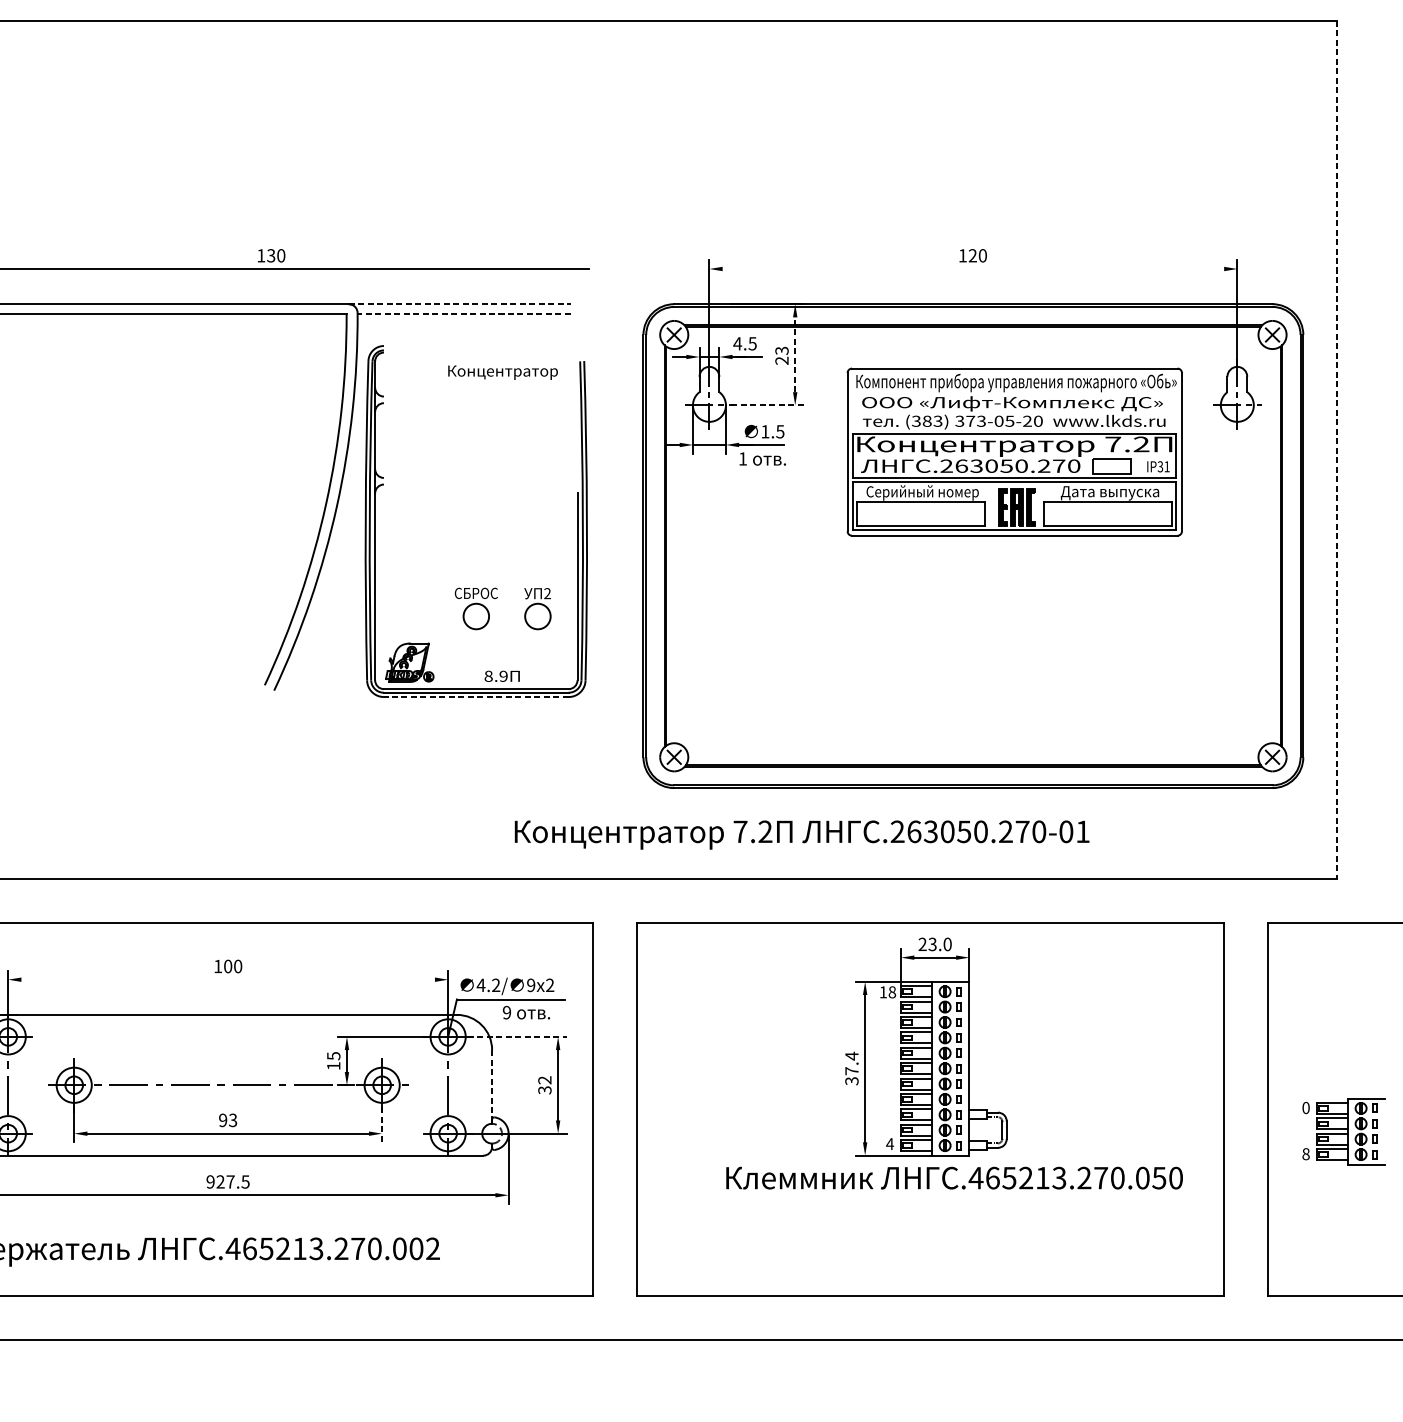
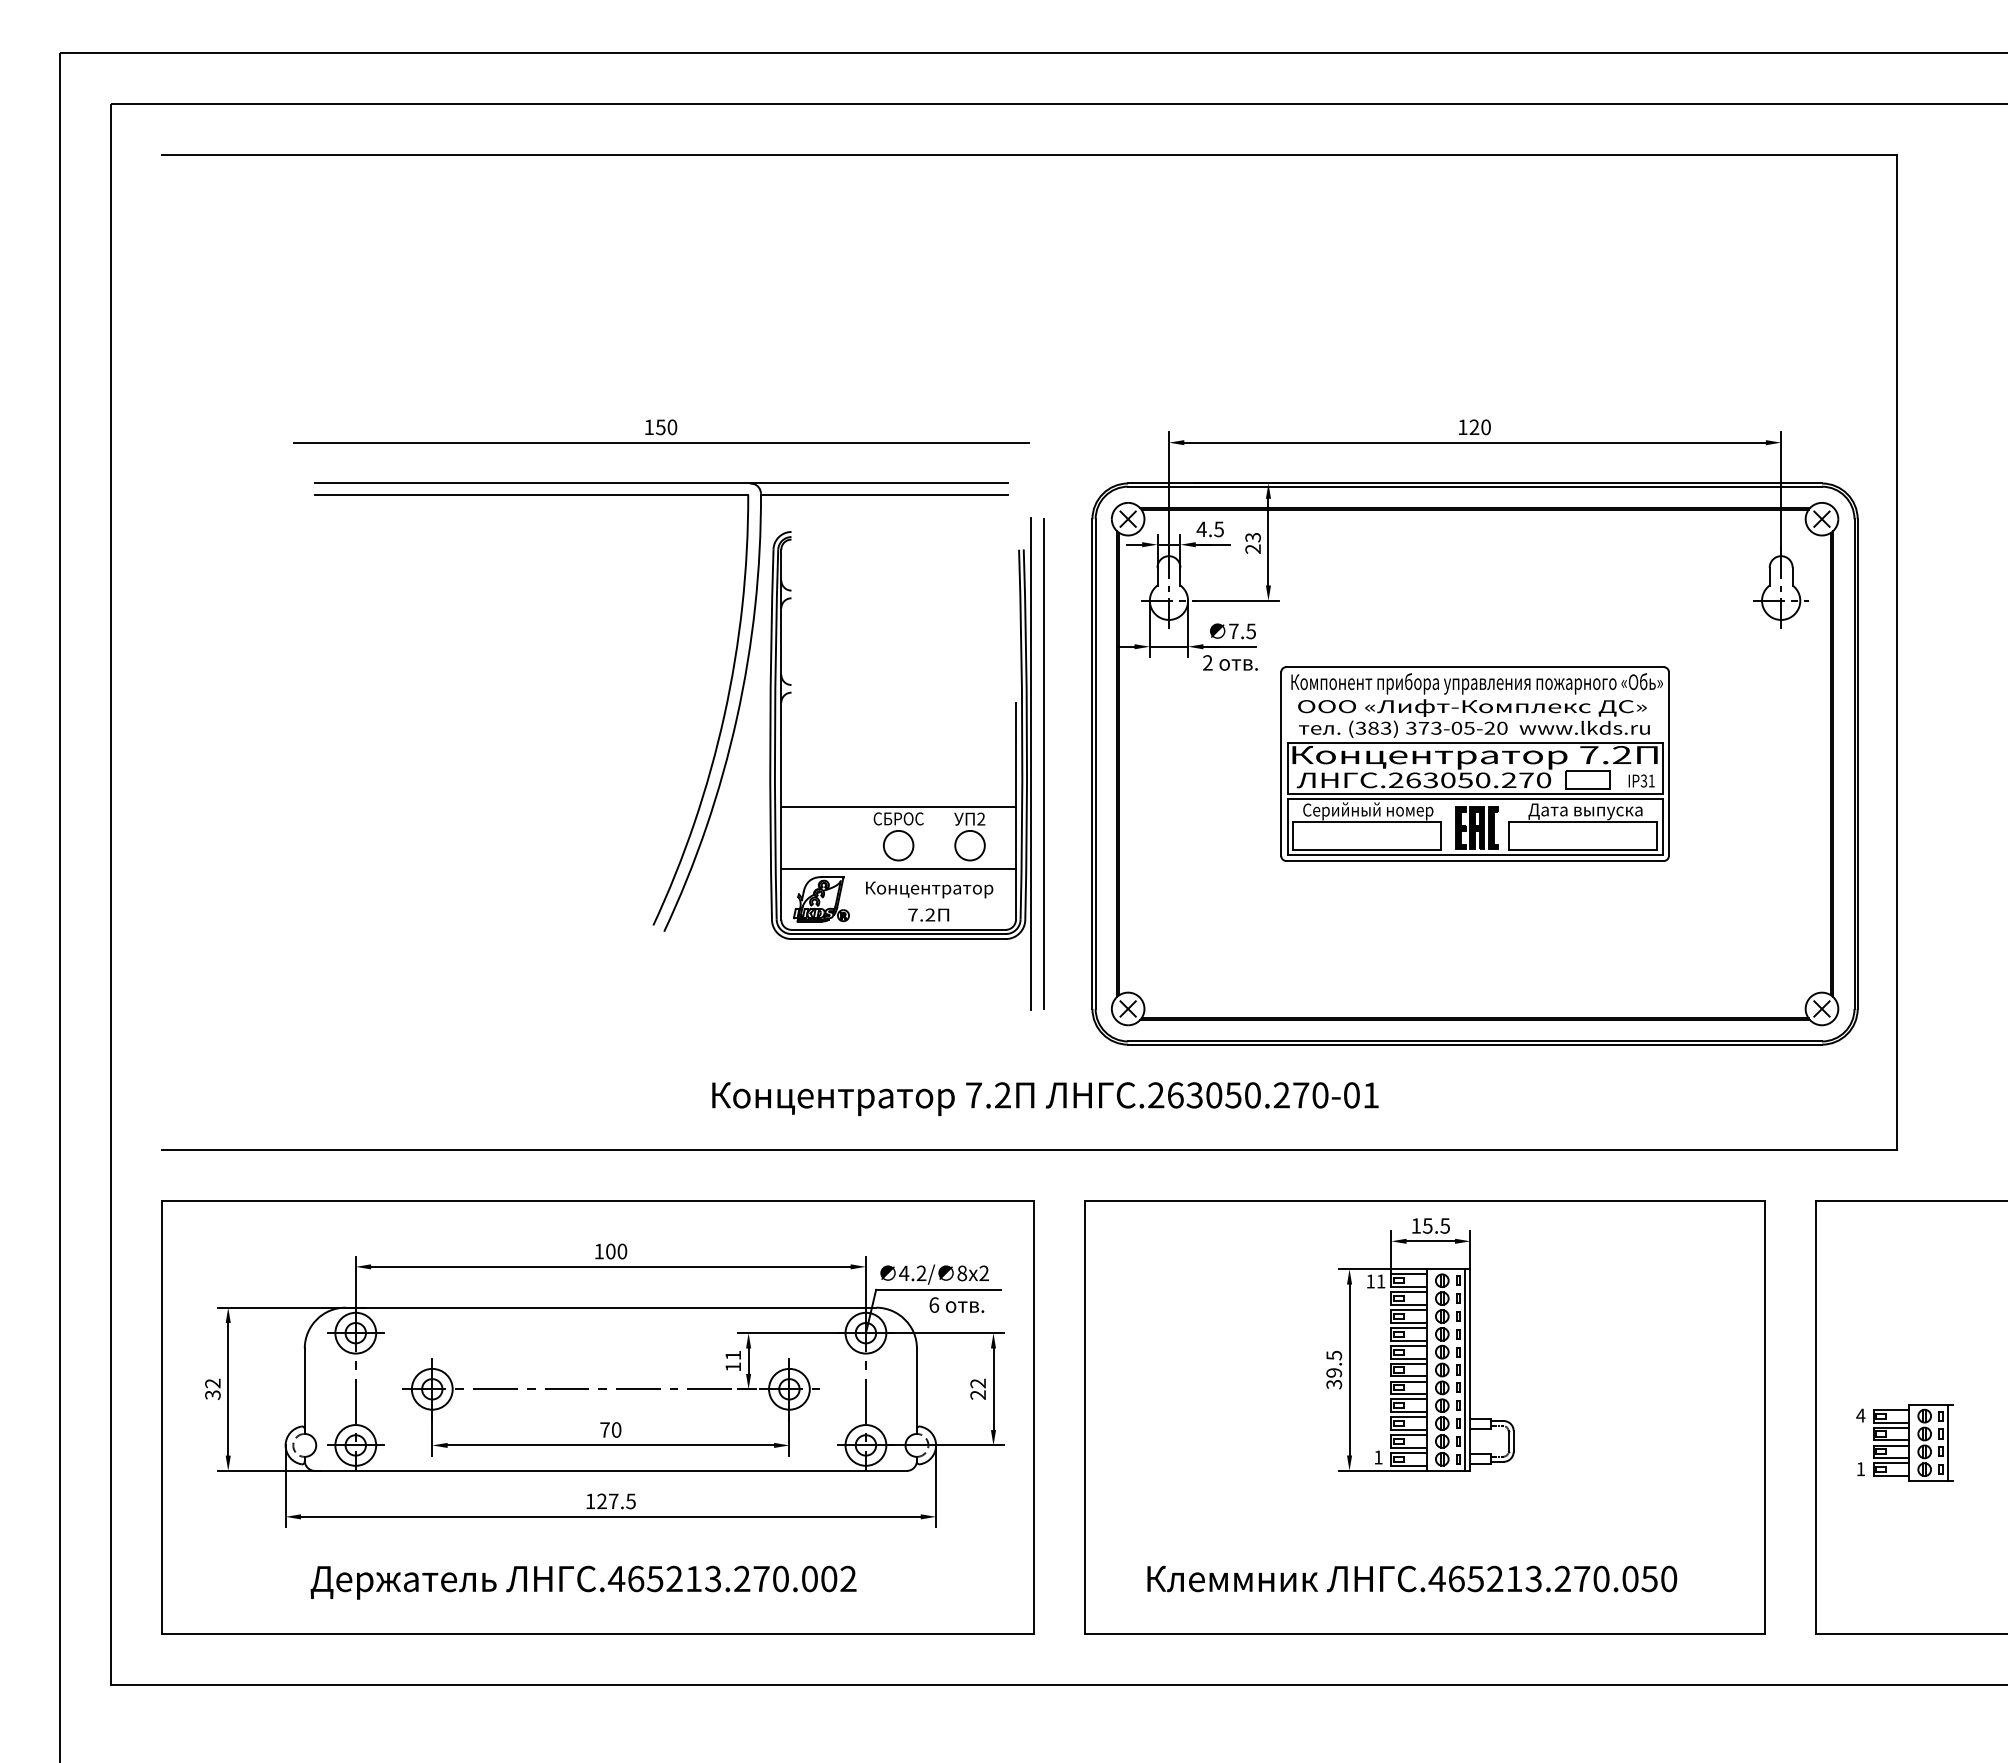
text: (270, 255) -> (660, 426), 130 -> 150
line: (972, 268) -> (1474, 442), added
line: (459, 304) -> (879, 483), dashed -> solid
line: (464, 314) -> (884, 495), dashed -> solid
line: (795, 354) -> (1268, 541), dashed -> solid
text: (502, 372) -> (929, 889), moved
line: (768, 405) -> (1237, 600), dashed -> solid
text: (765, 430) -> (1233, 630), 1.5 -> 7.5
line: (1336, 449) -> (1896, 652), dashed -> solid
part: (1014, 451) -> (1474, 763), moved
text: (742, 458) -> (1207, 662), 1 -> 2
line: (590, 545) -> (1031, 763), added
line: (602, 545) -> (1044, 763), added
line: (476, 583) -> (898, 807), added
line: (476, 636) -> (898, 868), added
text: (496, 675) -> (921, 914), 8.9 -> 7.2
line: (476, 697) -> (898, 939), dashed -> solid
text: (802, 835) -> (1045, 1099), moved
text: (934, 944) -> (1430, 1225), 23.0 -> 15.5
line: (227, 979) -> (610, 1266), added
text: (531, 985) -> (962, 1273), 9 -> 8
text: (891, 992) -> (1380, 1281), 18 -> 11
text: (507, 1012) -> (934, 1304), 9 -> 6
line: (517, 1037) -> (946, 1333), dashed -> solid
text: (333, 1056) -> (733, 1355), 15 -> 11
text: (852, 1063) -> (1334, 1363), 37.4 -> 39.5
line: (965, 1068) -> (1465, 1369), added
line: (491, 1087) -> (916, 1391), dashed -> solid
text: (545, 1089) -> (978, 1394), 32 -> 22
text: (1305, 1107) -> (1860, 1415), 0 -> 4
text: (227, 1119) -> (610, 1429), 93 -> 70
line: (382, 1125) -> (789, 1435), dashed -> solid
line: (1380, 1131) -> (1947, 1442), added
text: (890, 1144) -> (1378, 1457), 4 -> 1
text: (1305, 1154) -> (1860, 1469), 8 -> 1
text: (954, 1177) -> (1412, 1578), moved
text: (210, 1182) -> (590, 1501), 927.5 -> 127.5

